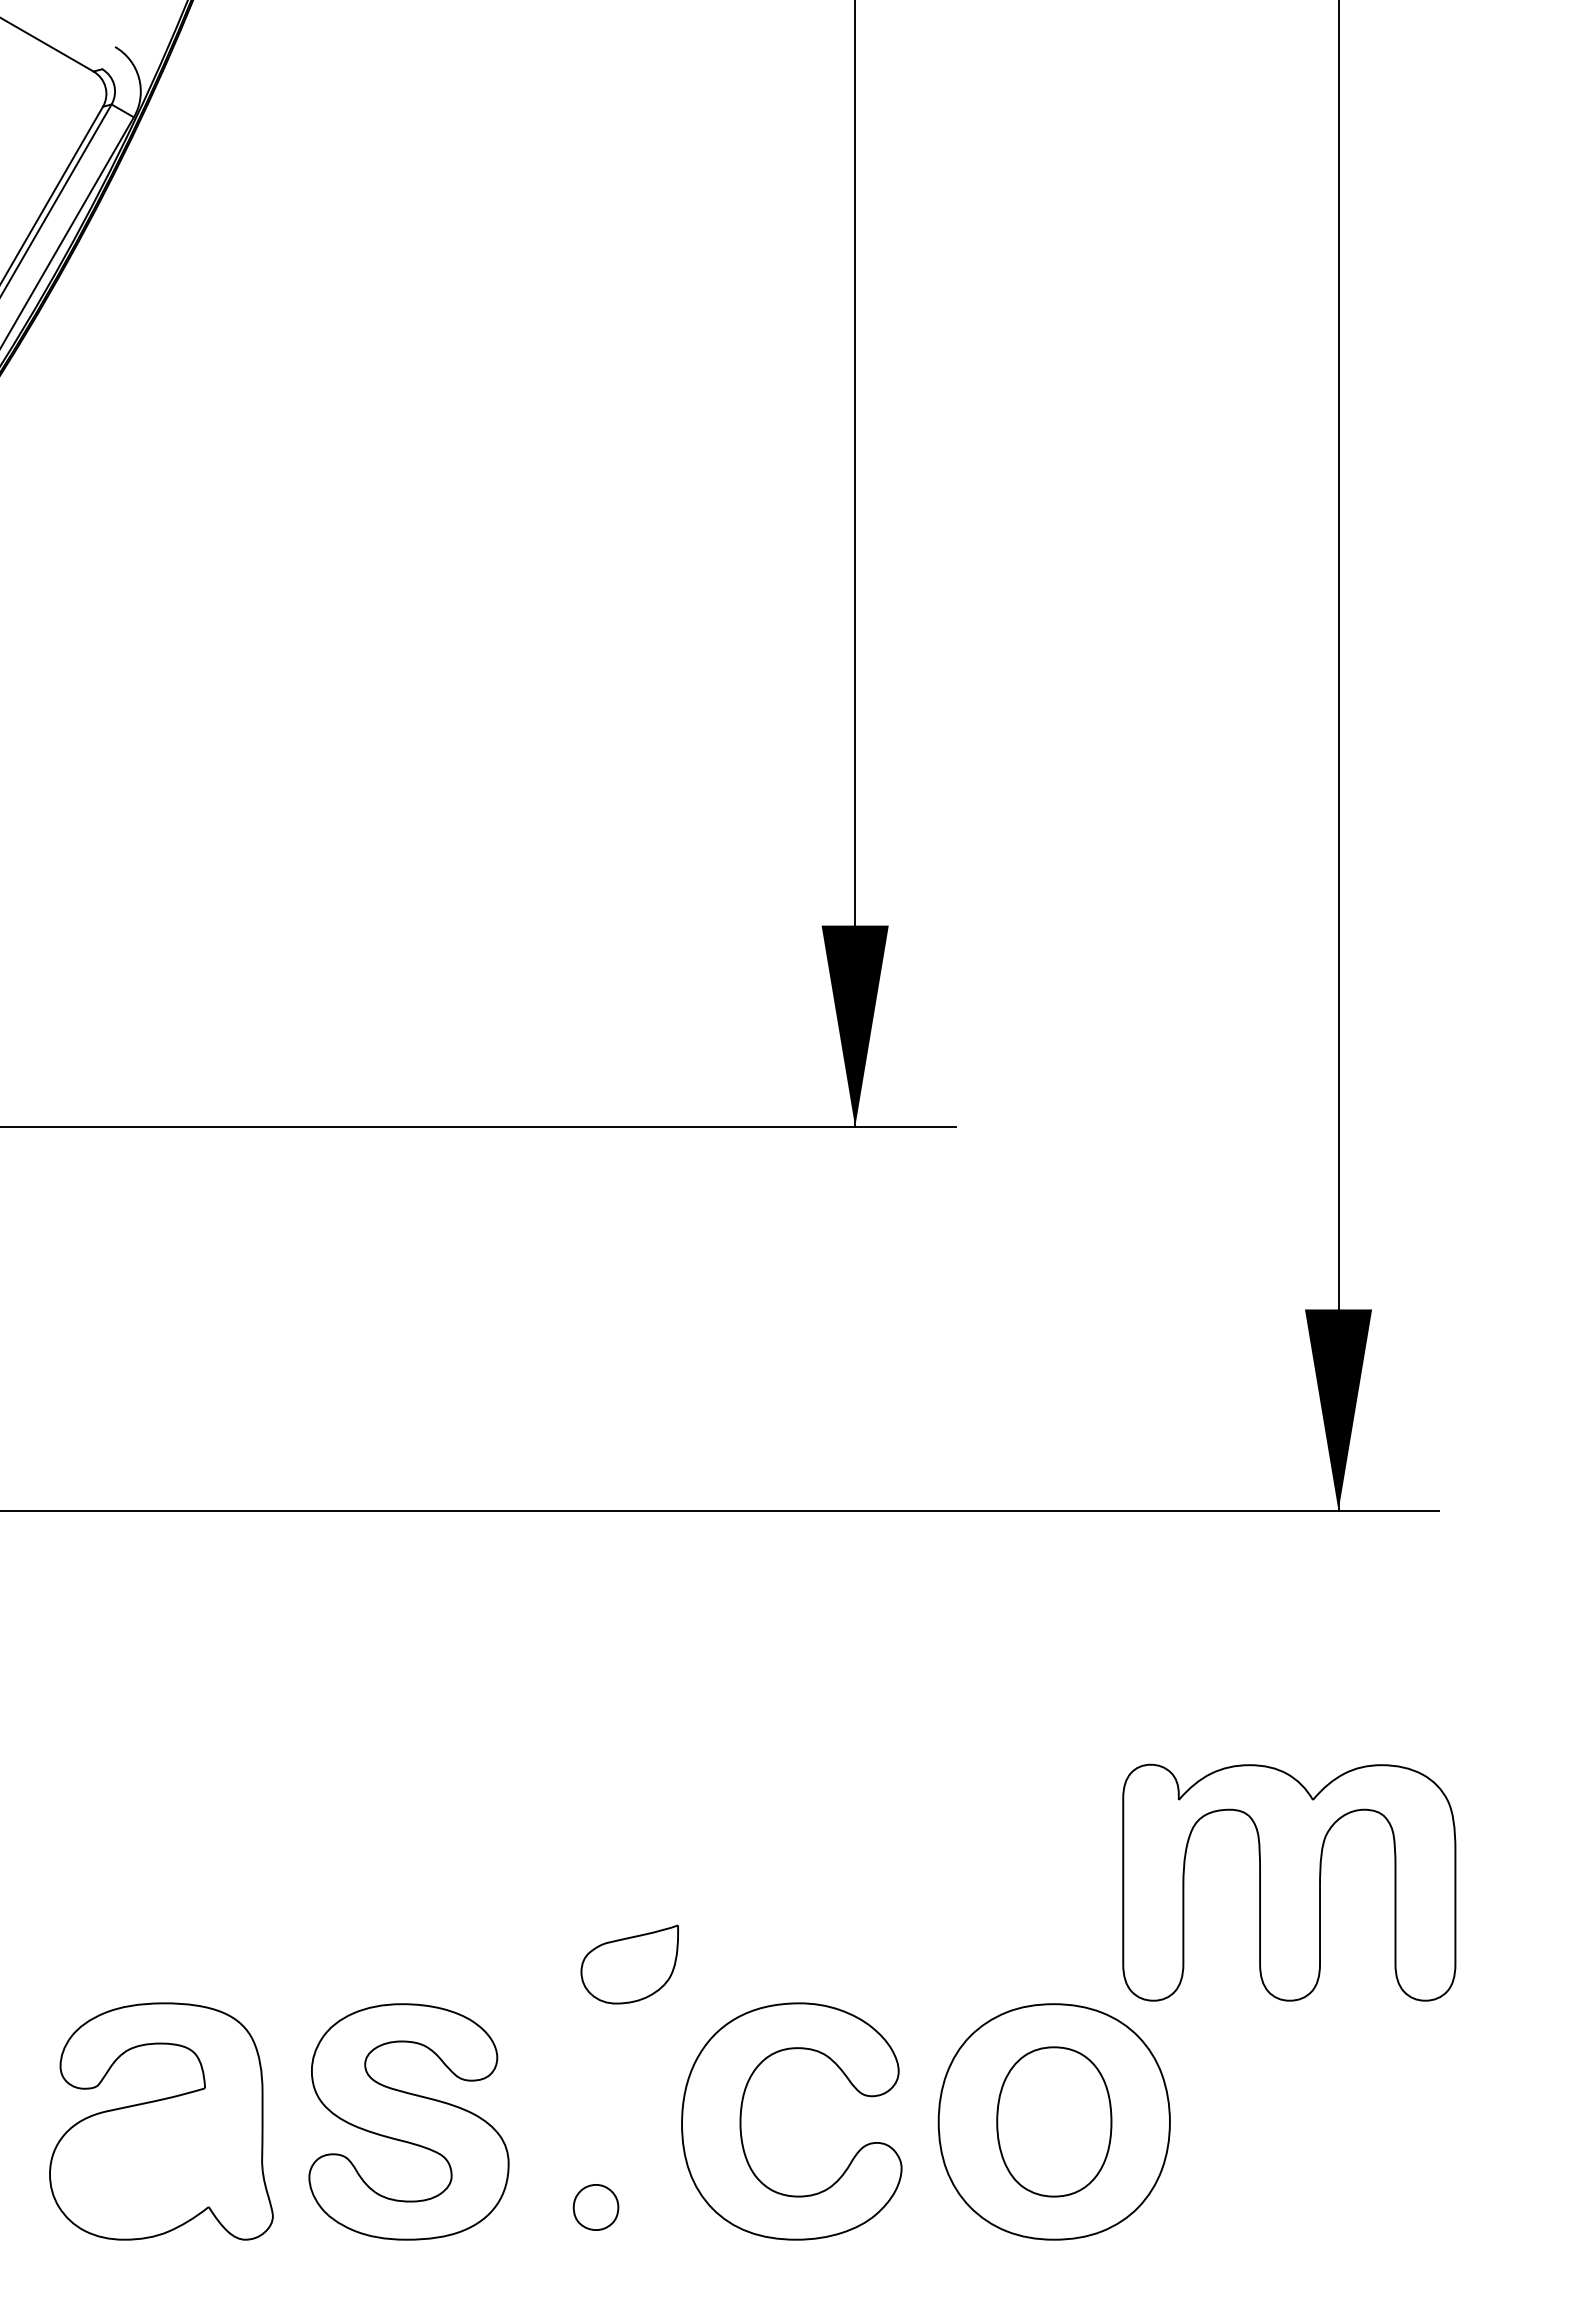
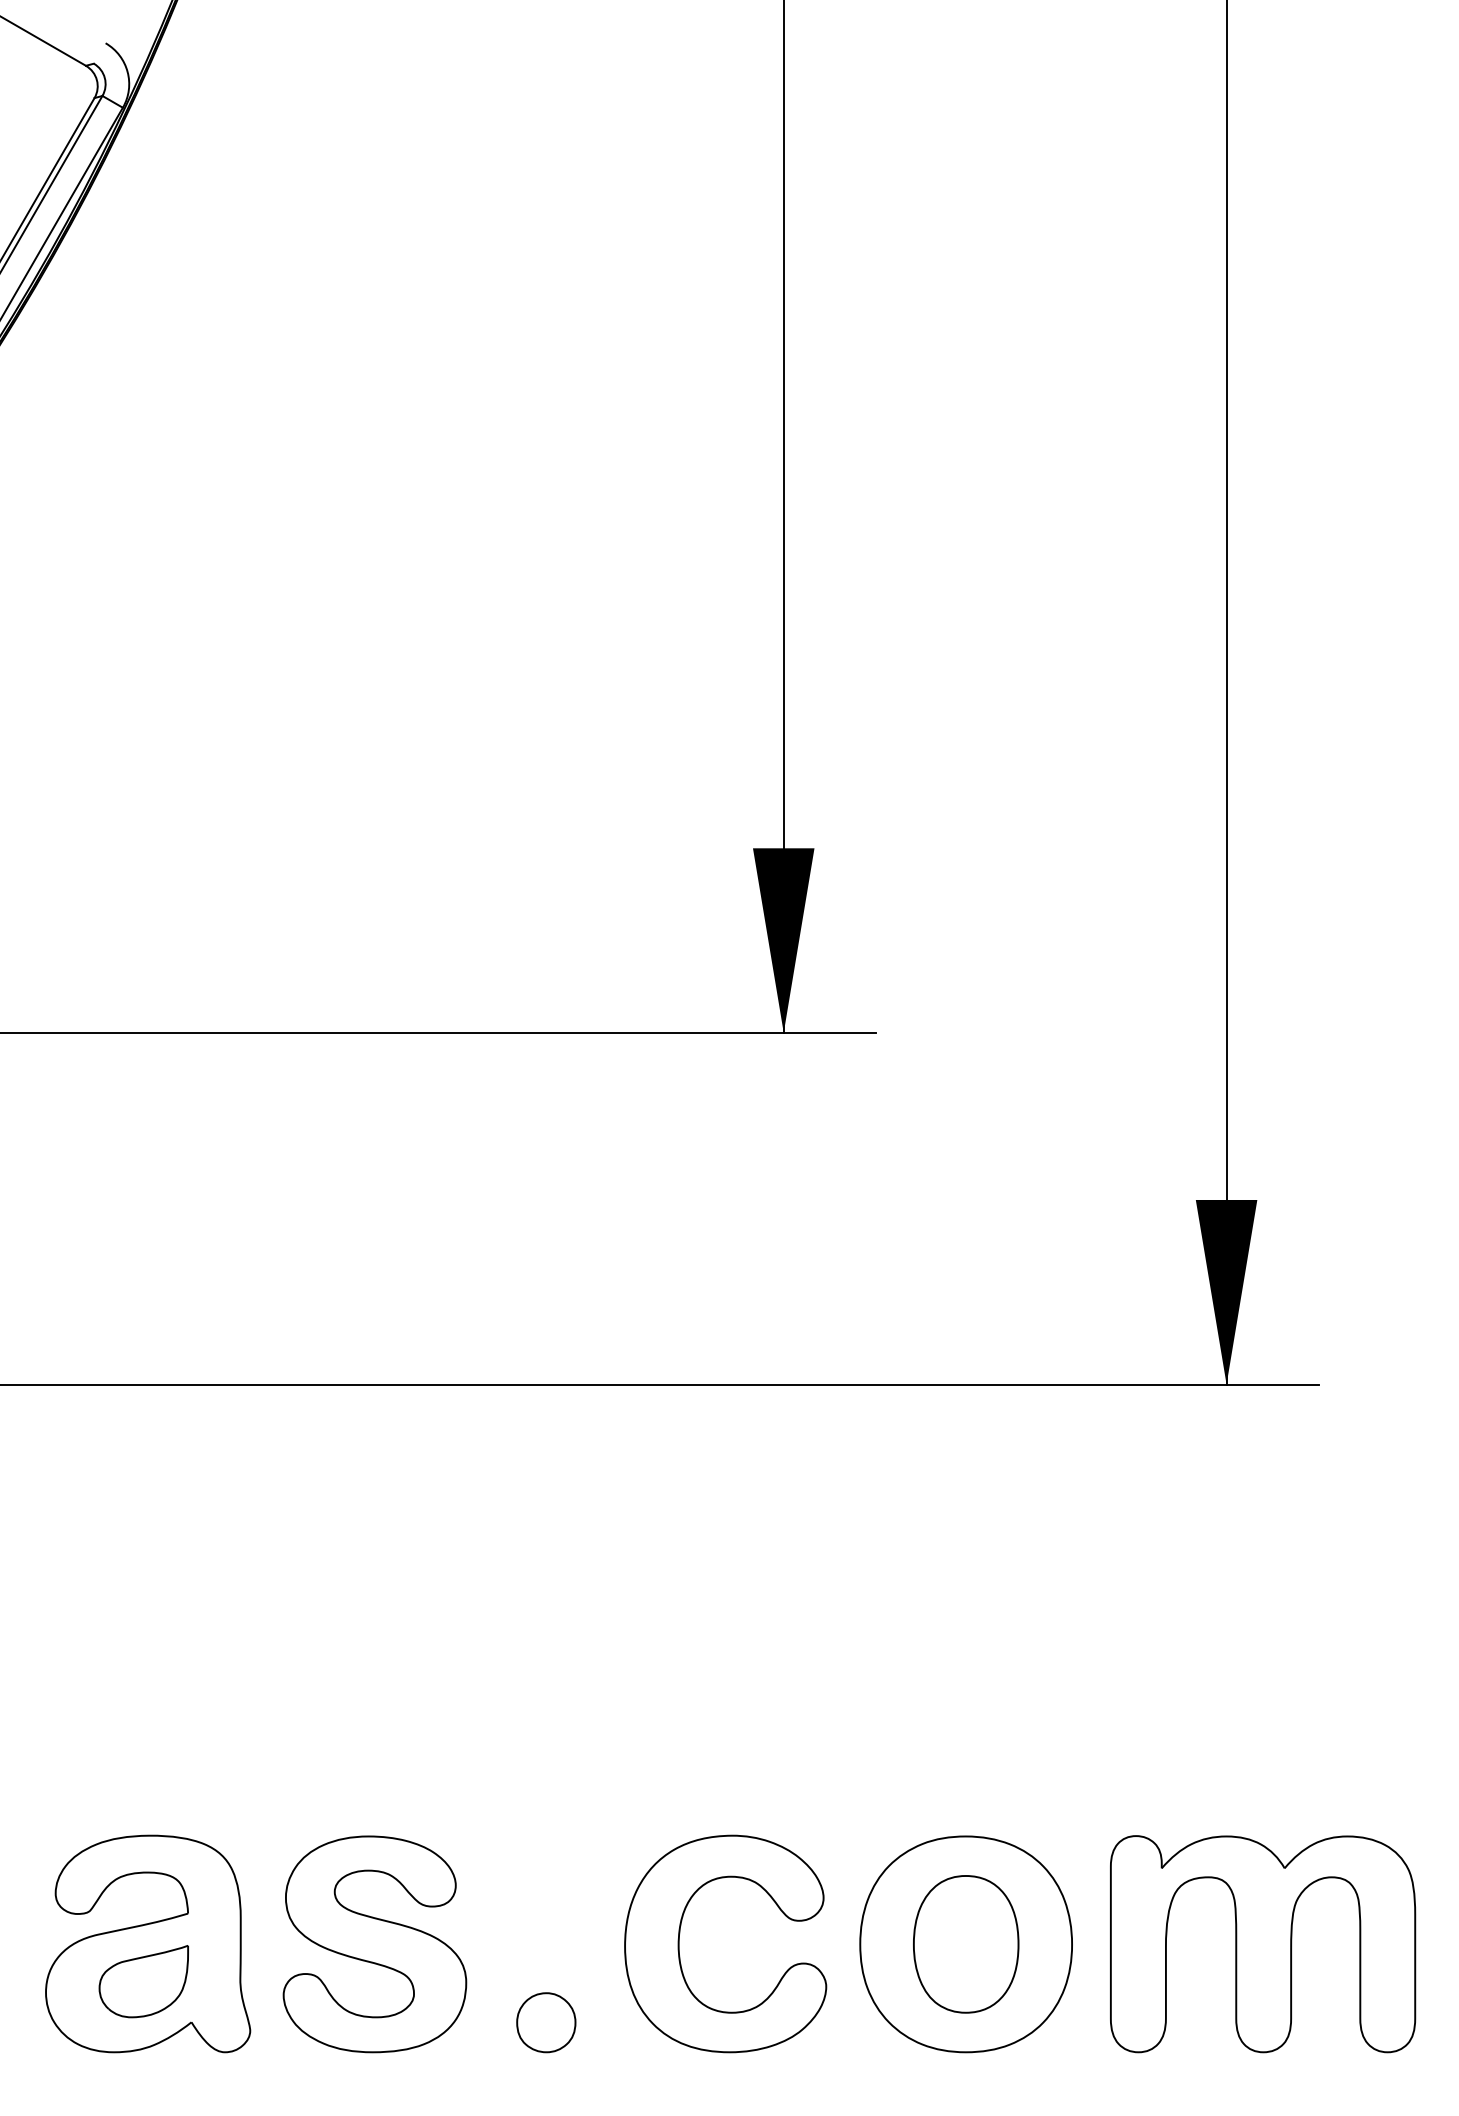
part: (1289, 1882) -> (1263, 1943), moved
part: (629, 1964) -> (143, 1981), moved
part: (595, 2207) -> (545, 2022), size x1.43

